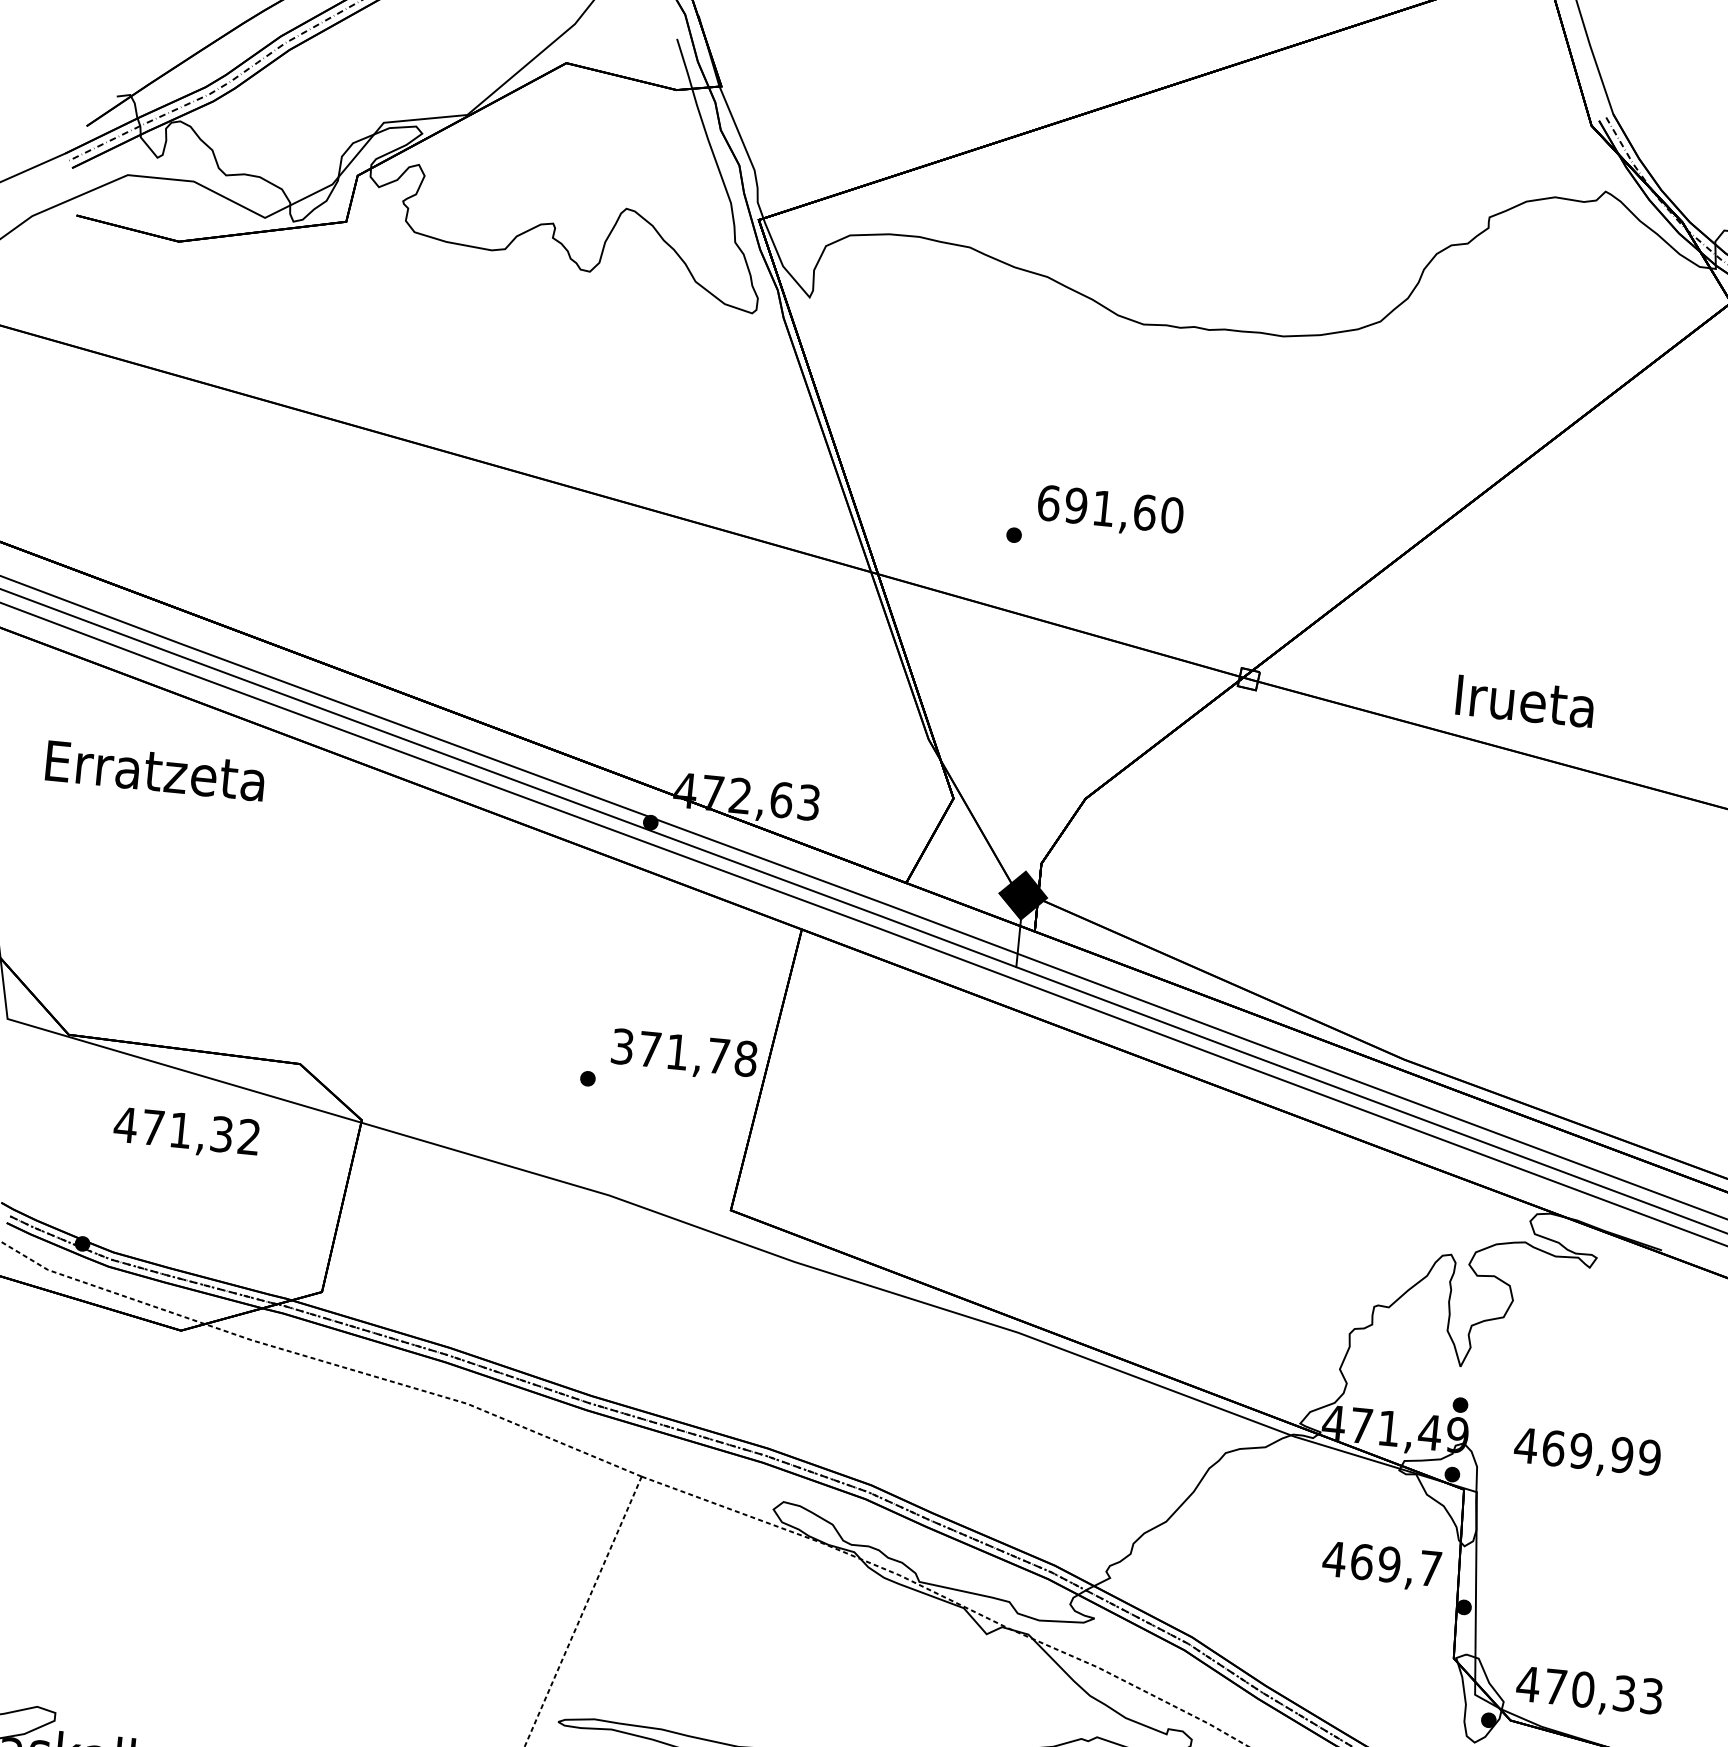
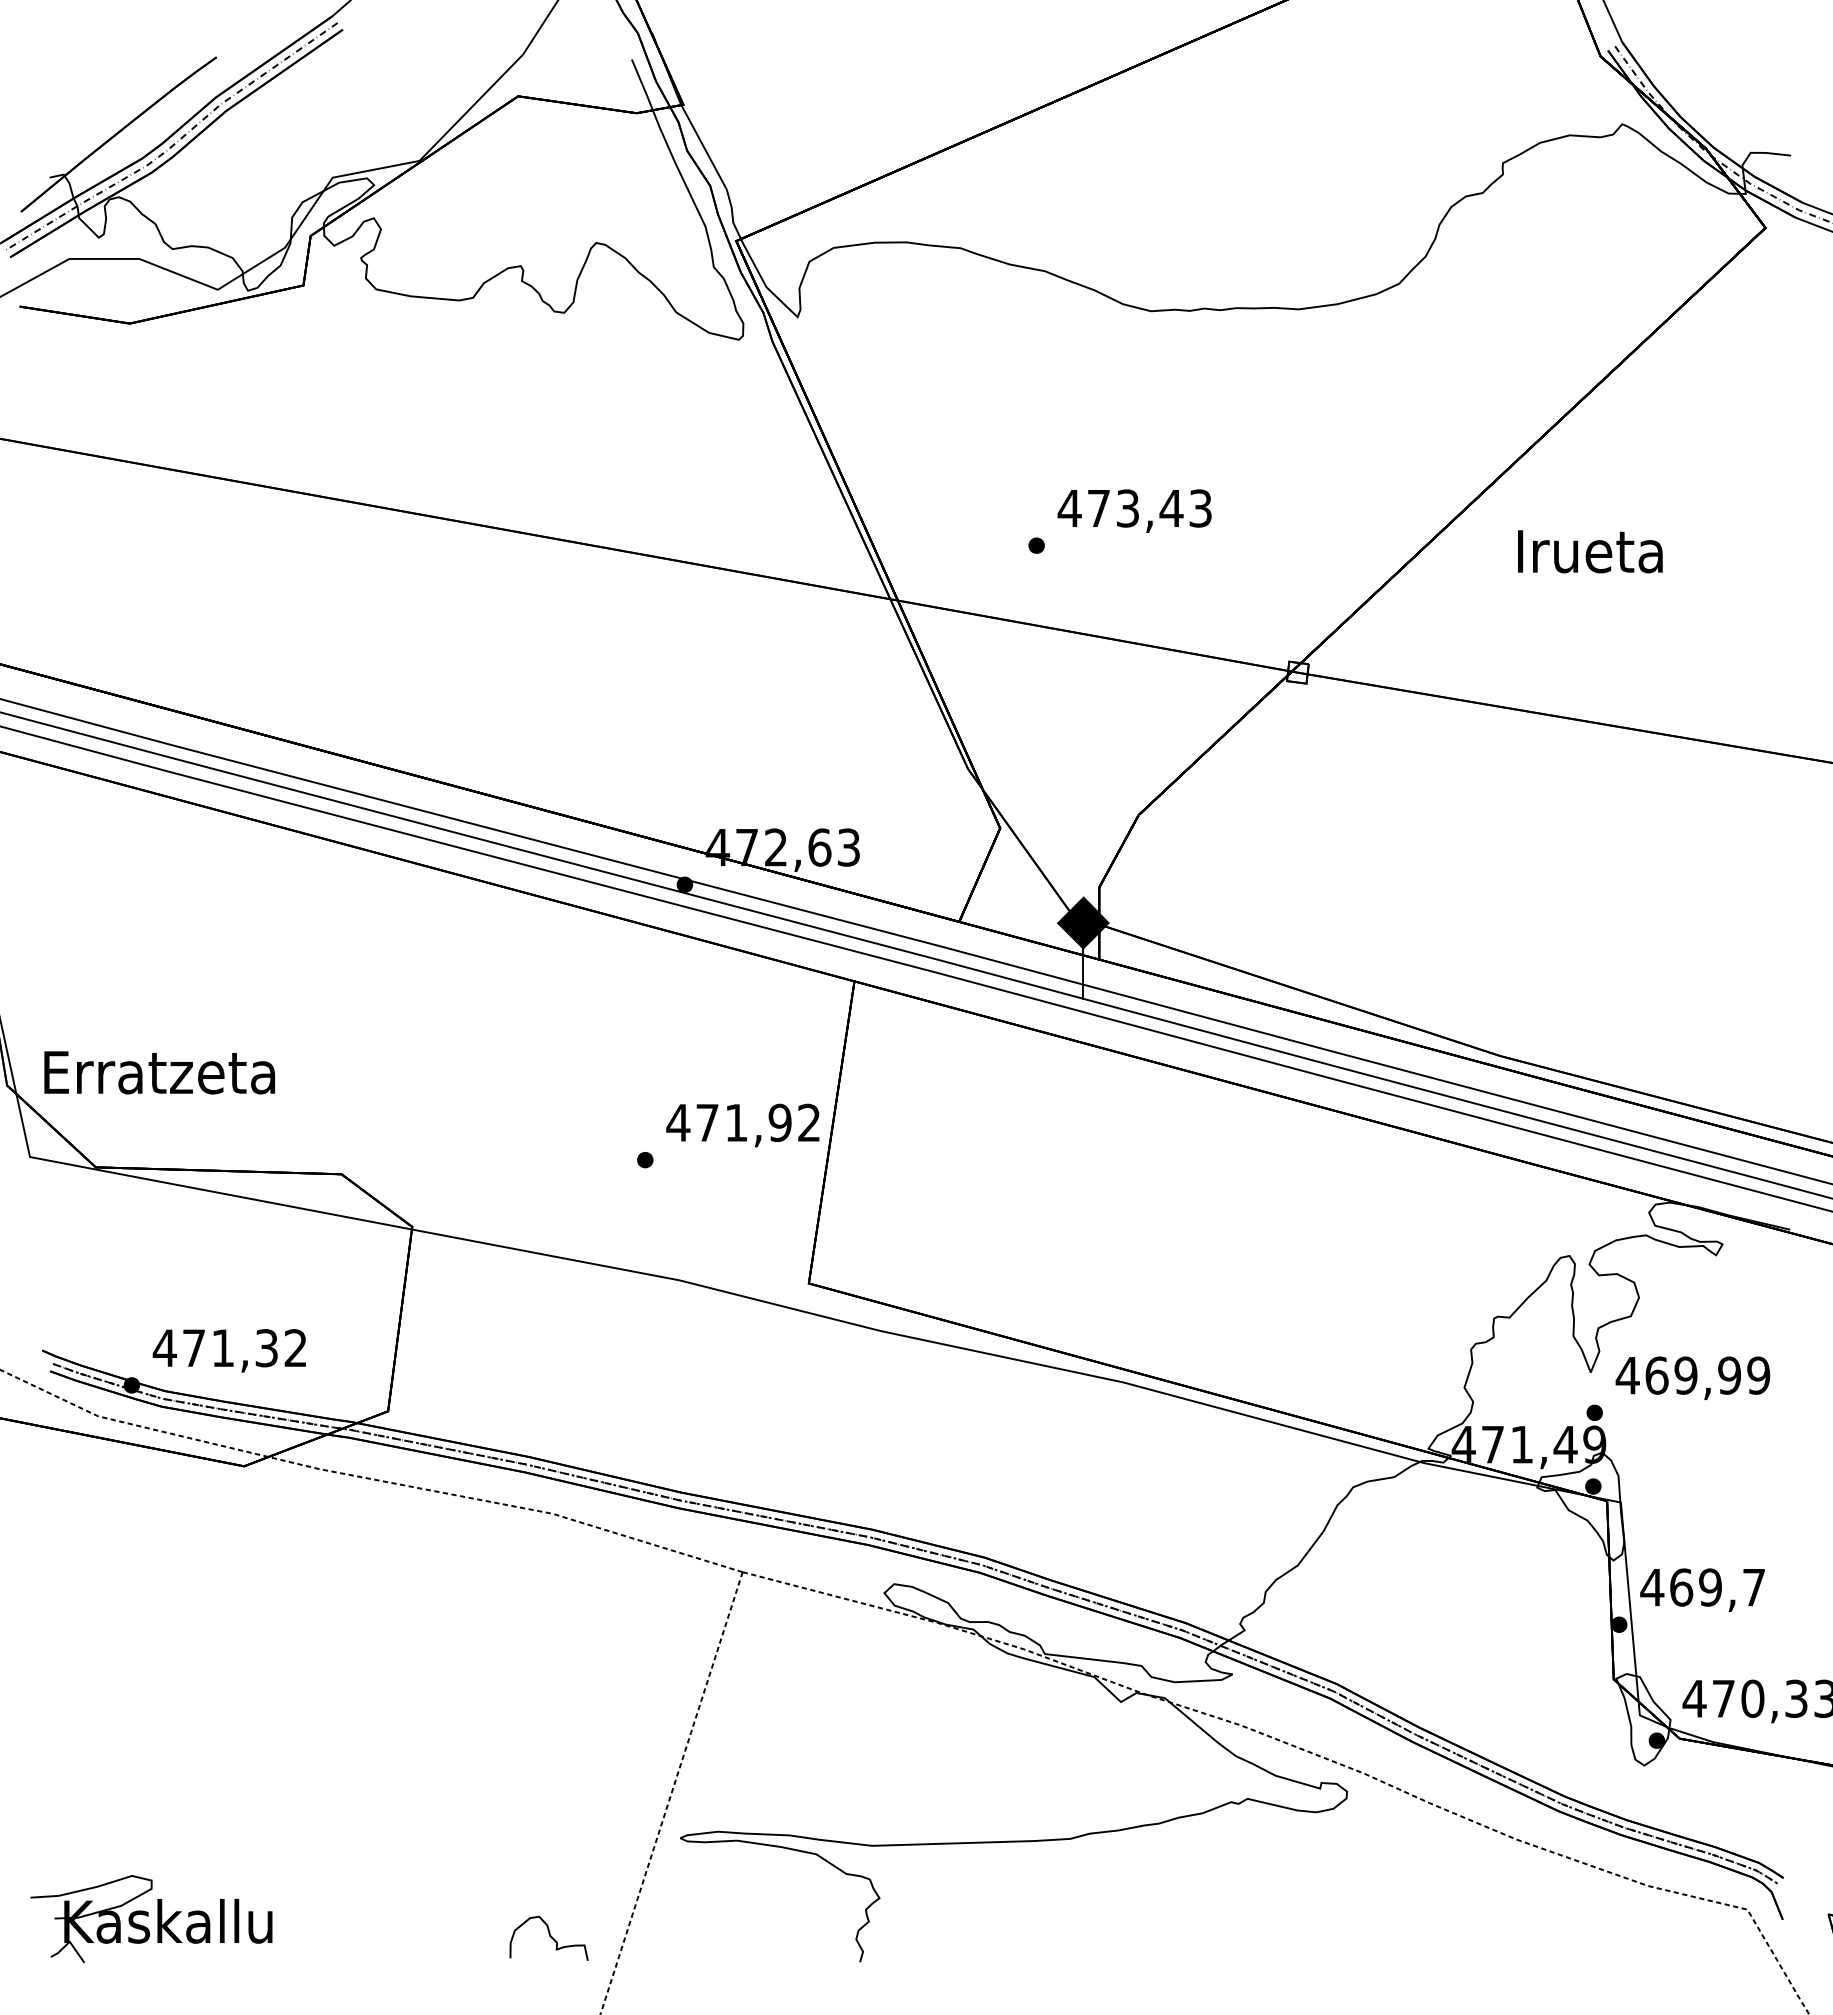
text: (1109, 509) -> (1134, 508), 691,60 -> 473,43
text: (1525, 701) -> (1590, 551), moved
text: (155, 770) -> (159, 1072), moved
text: (684, 1052) -> (743, 1122), 371,78 -> 471,92
text: (185, 1133) -> (228, 1350), moved
text: (1587, 1453) -> (1692, 1377), moved
text: (1381, 1565) -> (1702, 1589), moved

